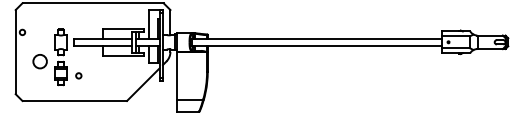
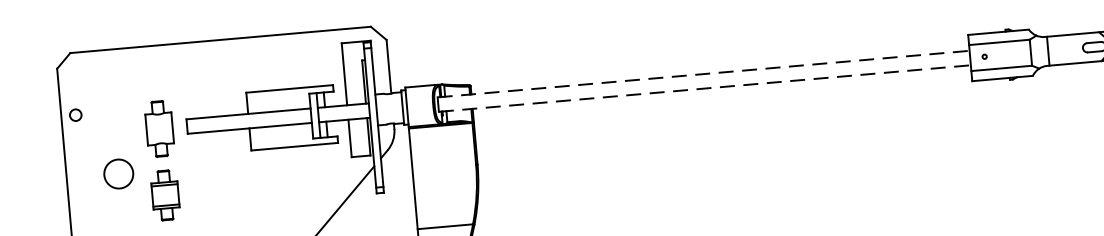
line: (316, 38) -> (702, 73), solid -> dashed
line: (316, 45) -> (704, 88), solid -> dashed
circle: (78, 75) -> (203, 196), removed

